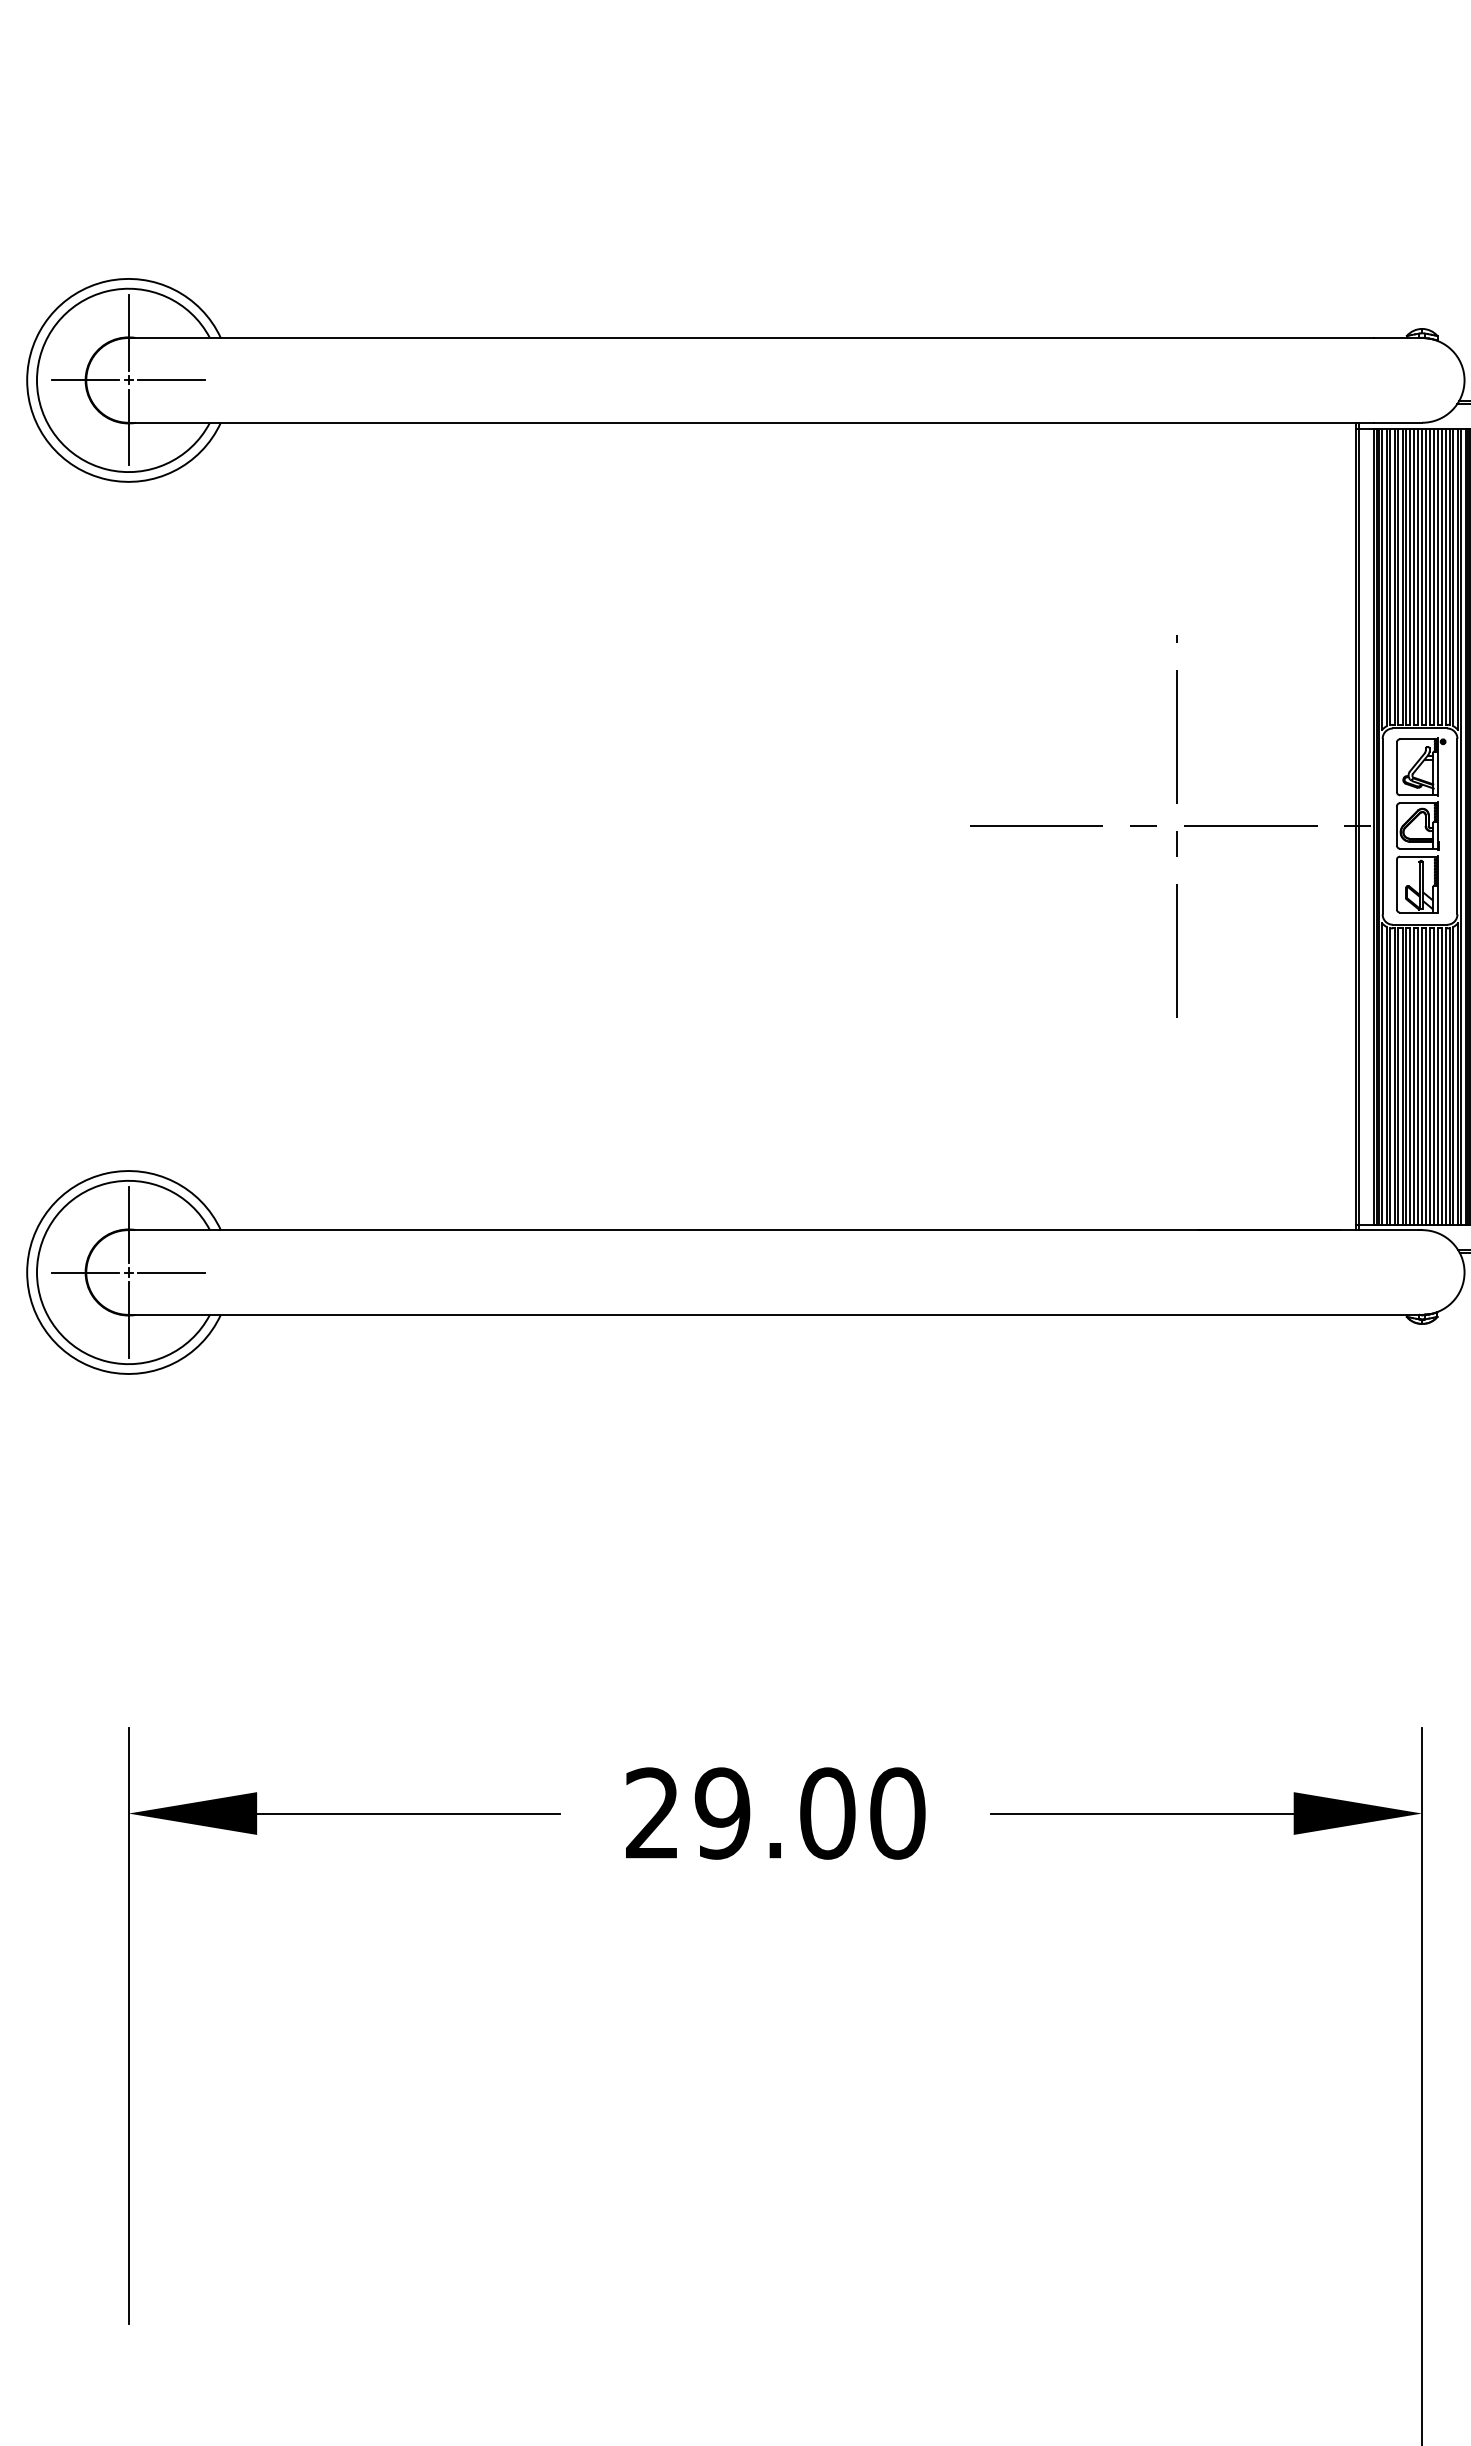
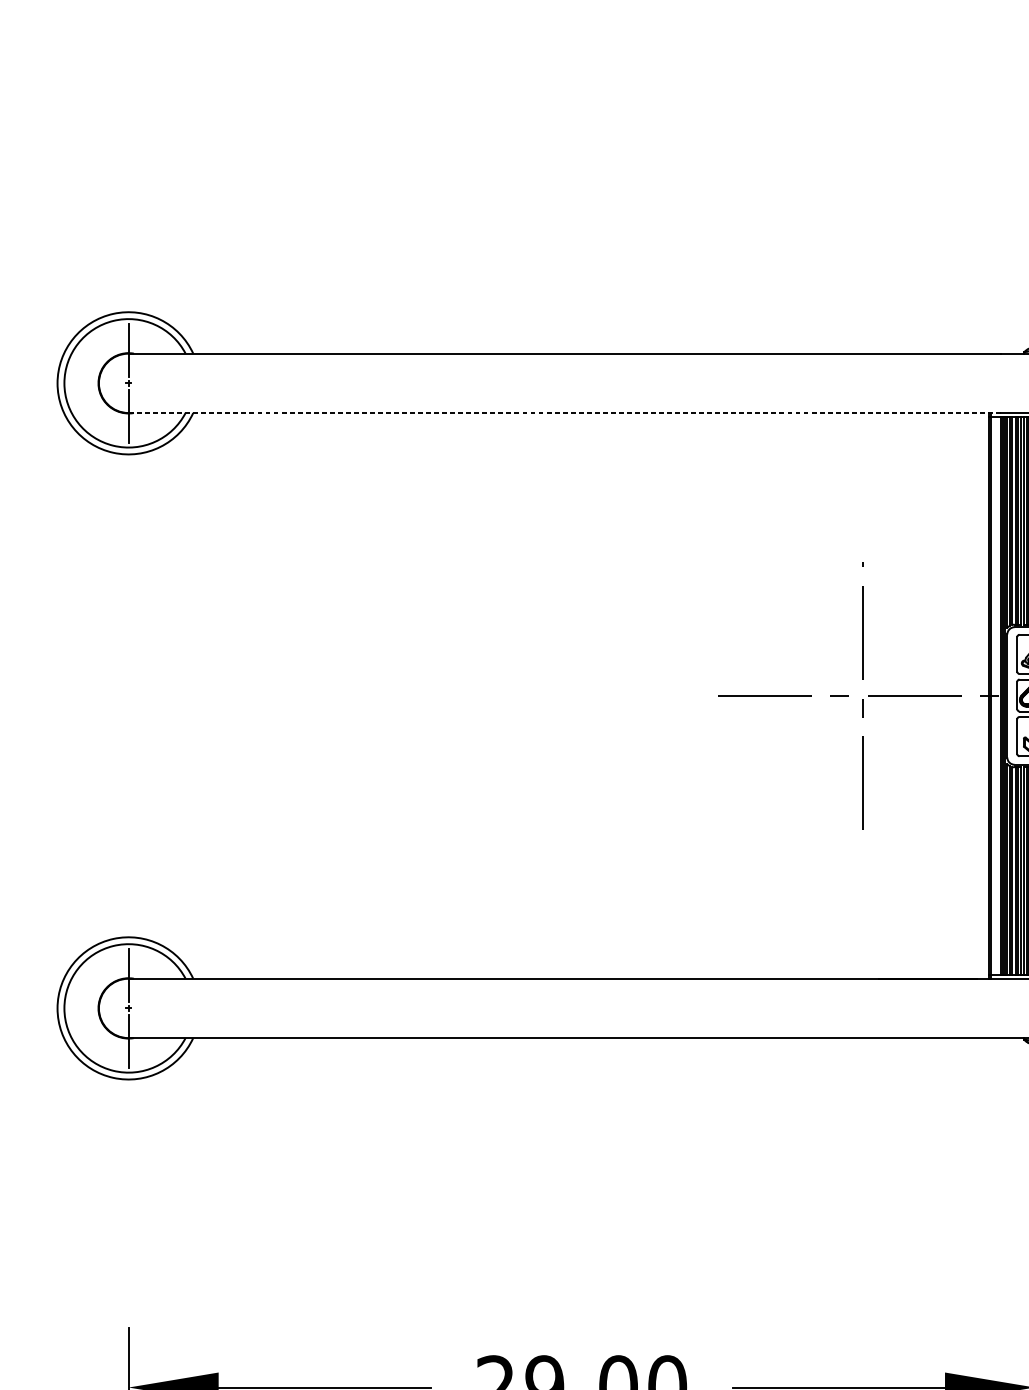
line: (85, 380) -> (98, 383), removed
line: (171, 380) -> (158, 383), removed
line: (751, 422) -> (565, 412), solid -> dashed
line: (85, 1272) -> (98, 1008), removed
line: (171, 1272) -> (158, 1008), removed

